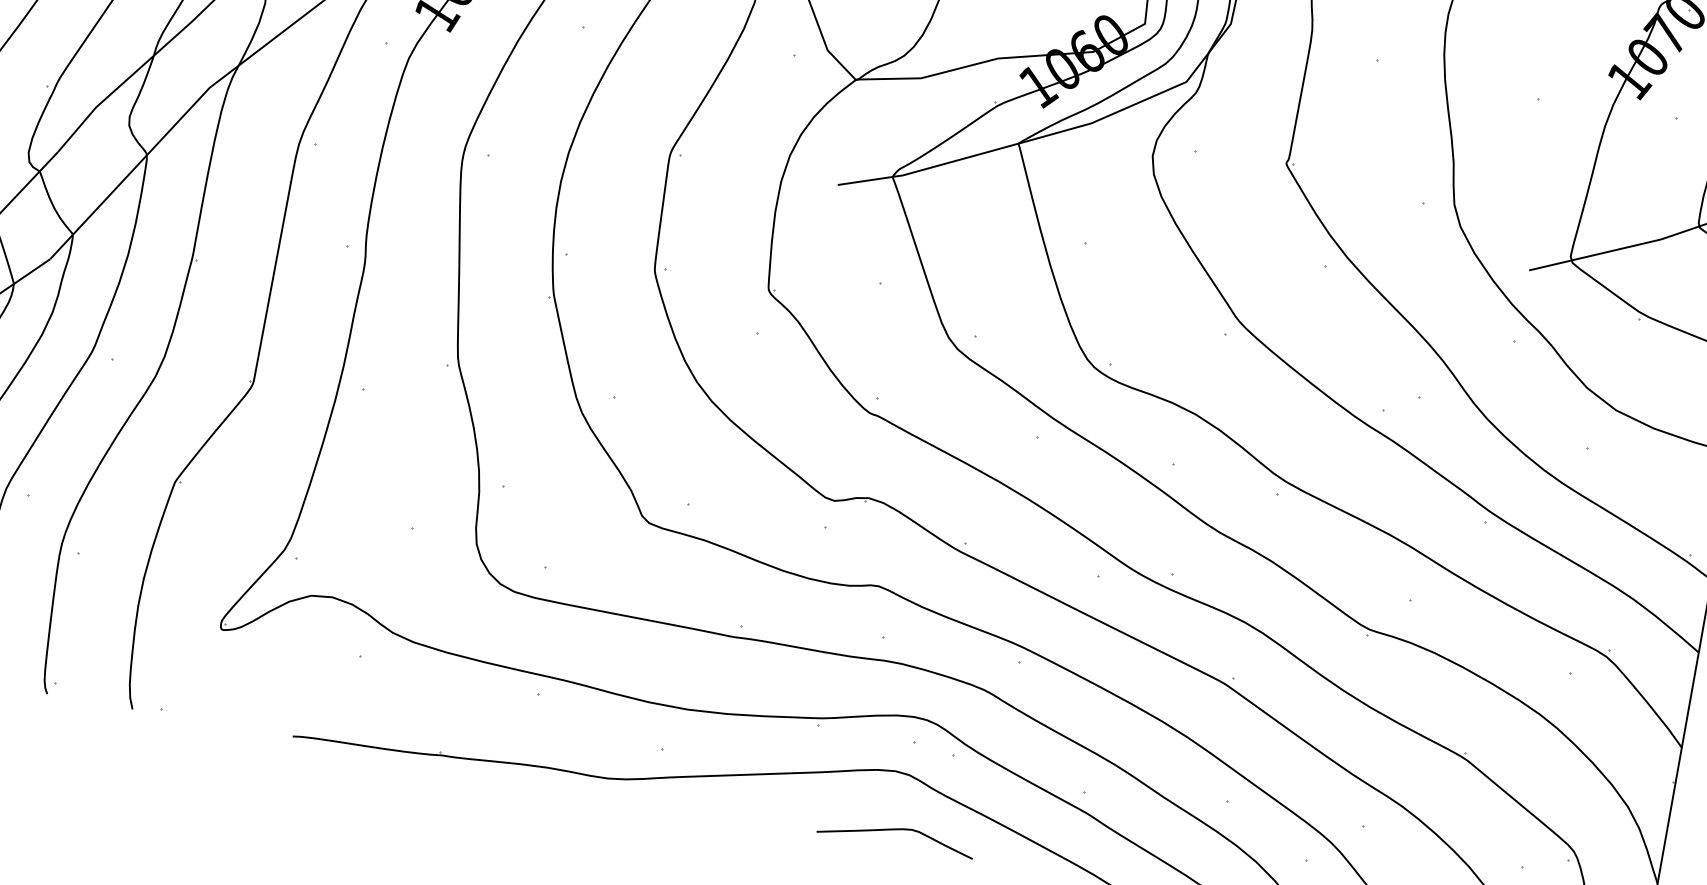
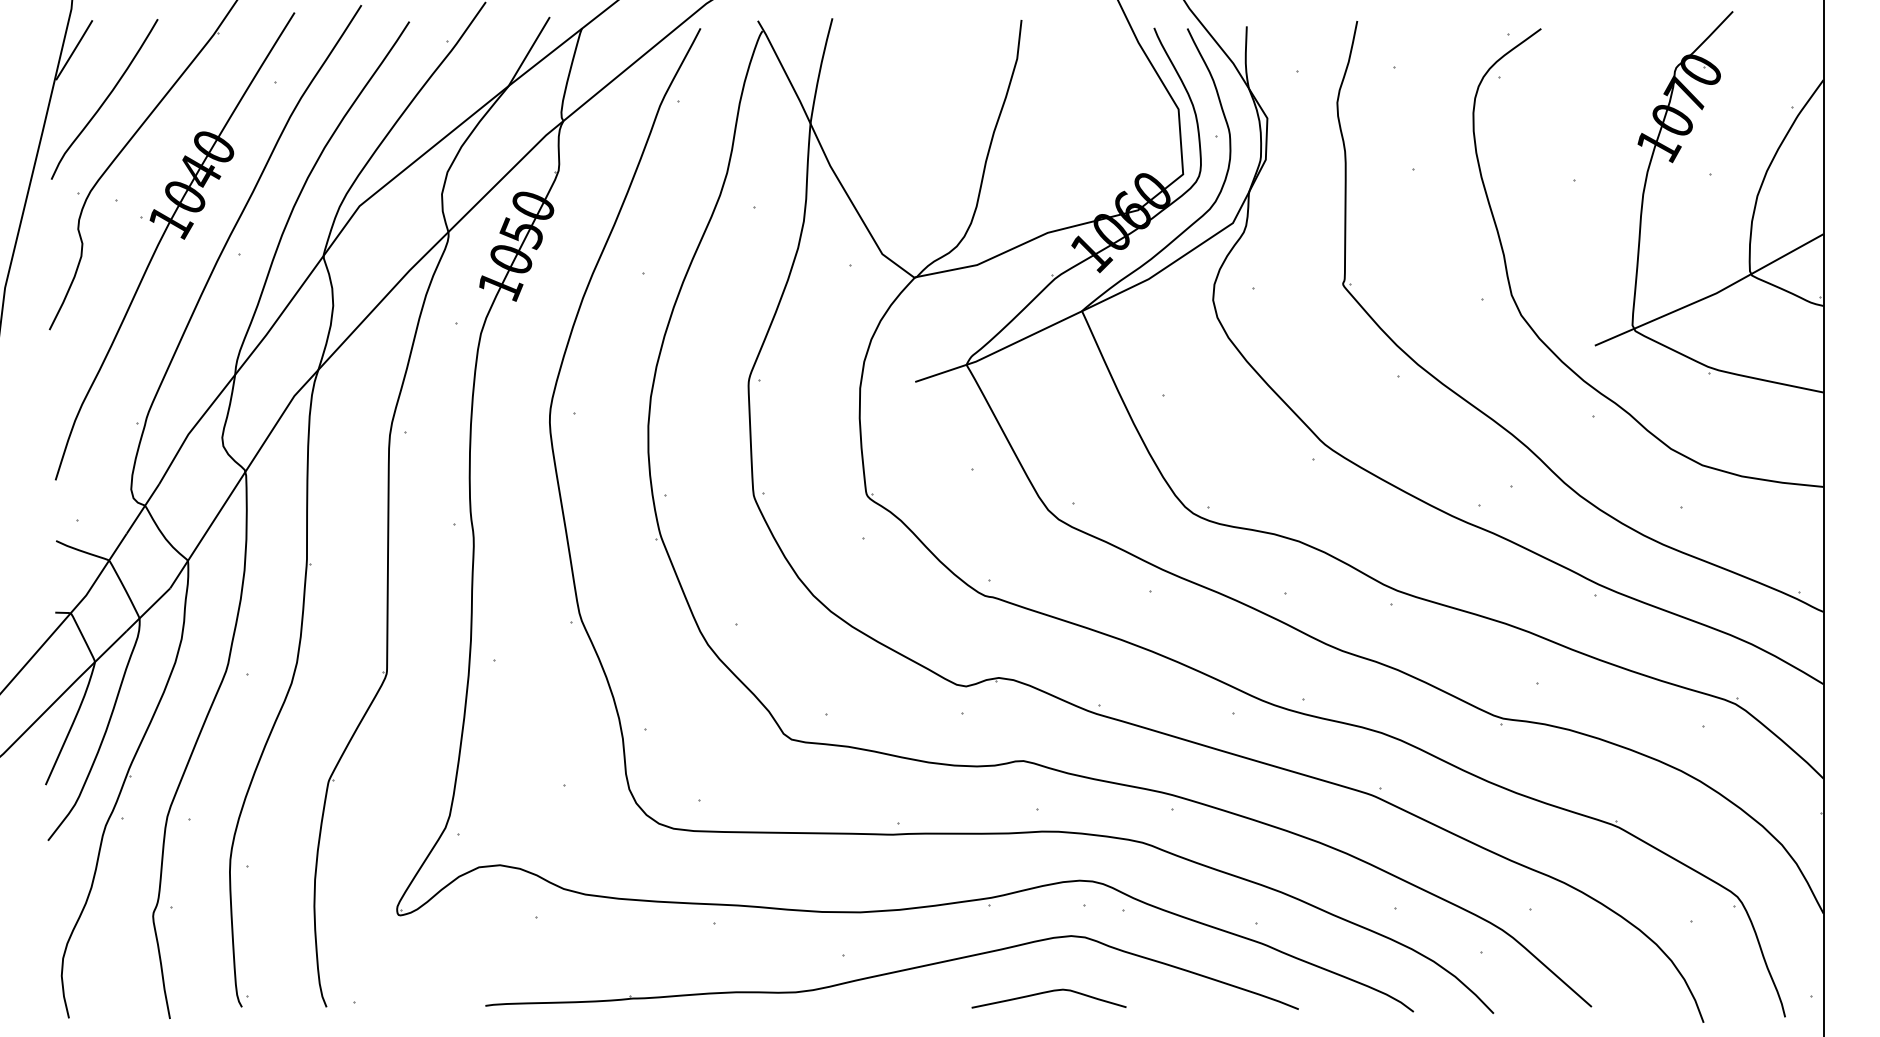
curve: (893, 830) -> (1045, 993), moved

